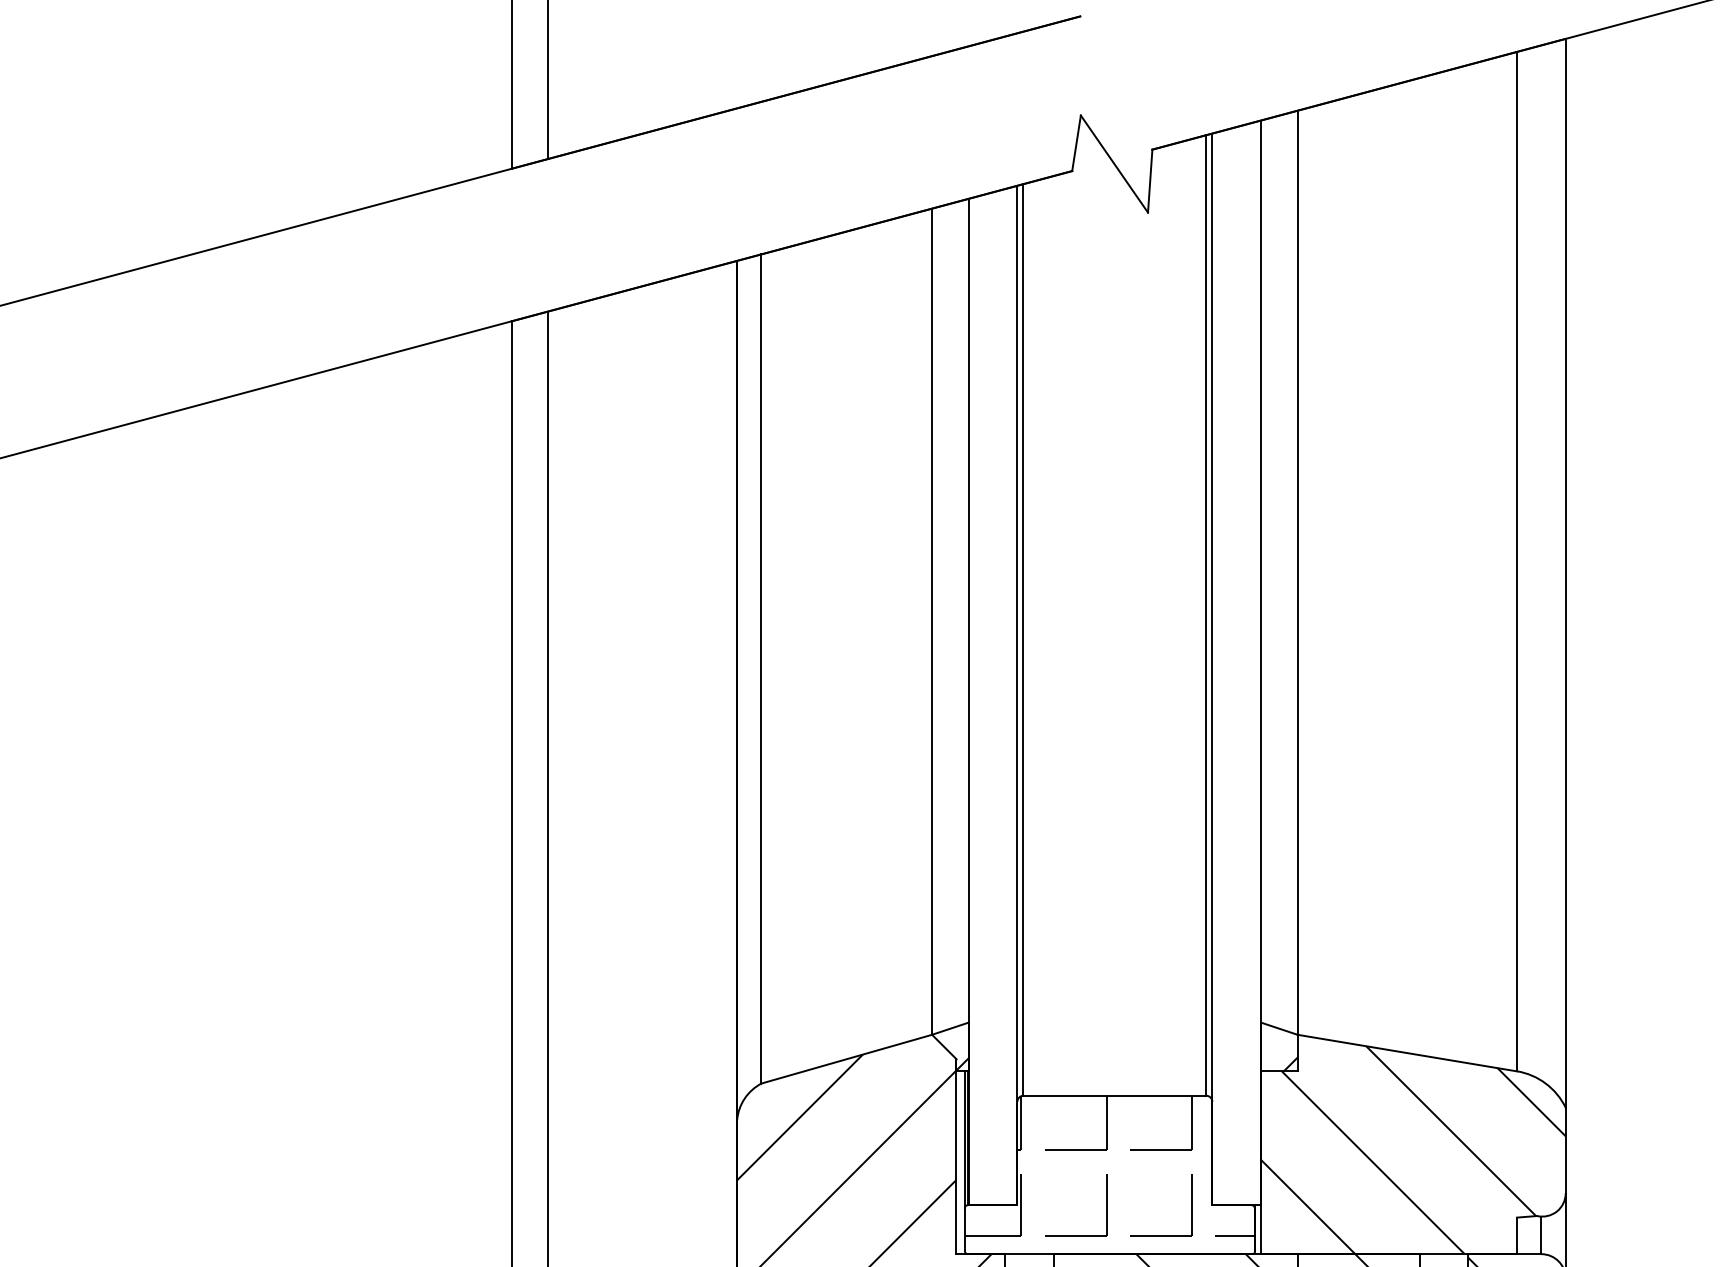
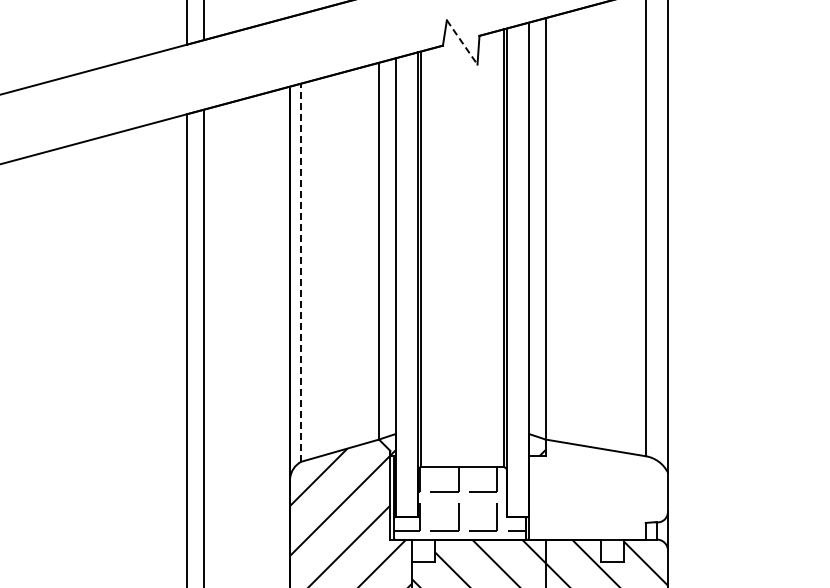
line: (1115, 164) -> (462, 42), solid -> dashed
line: (762, 668) -> (301, 272), solid -> dashed
hatch: (1413, 1148) -> (598, 491), removed

